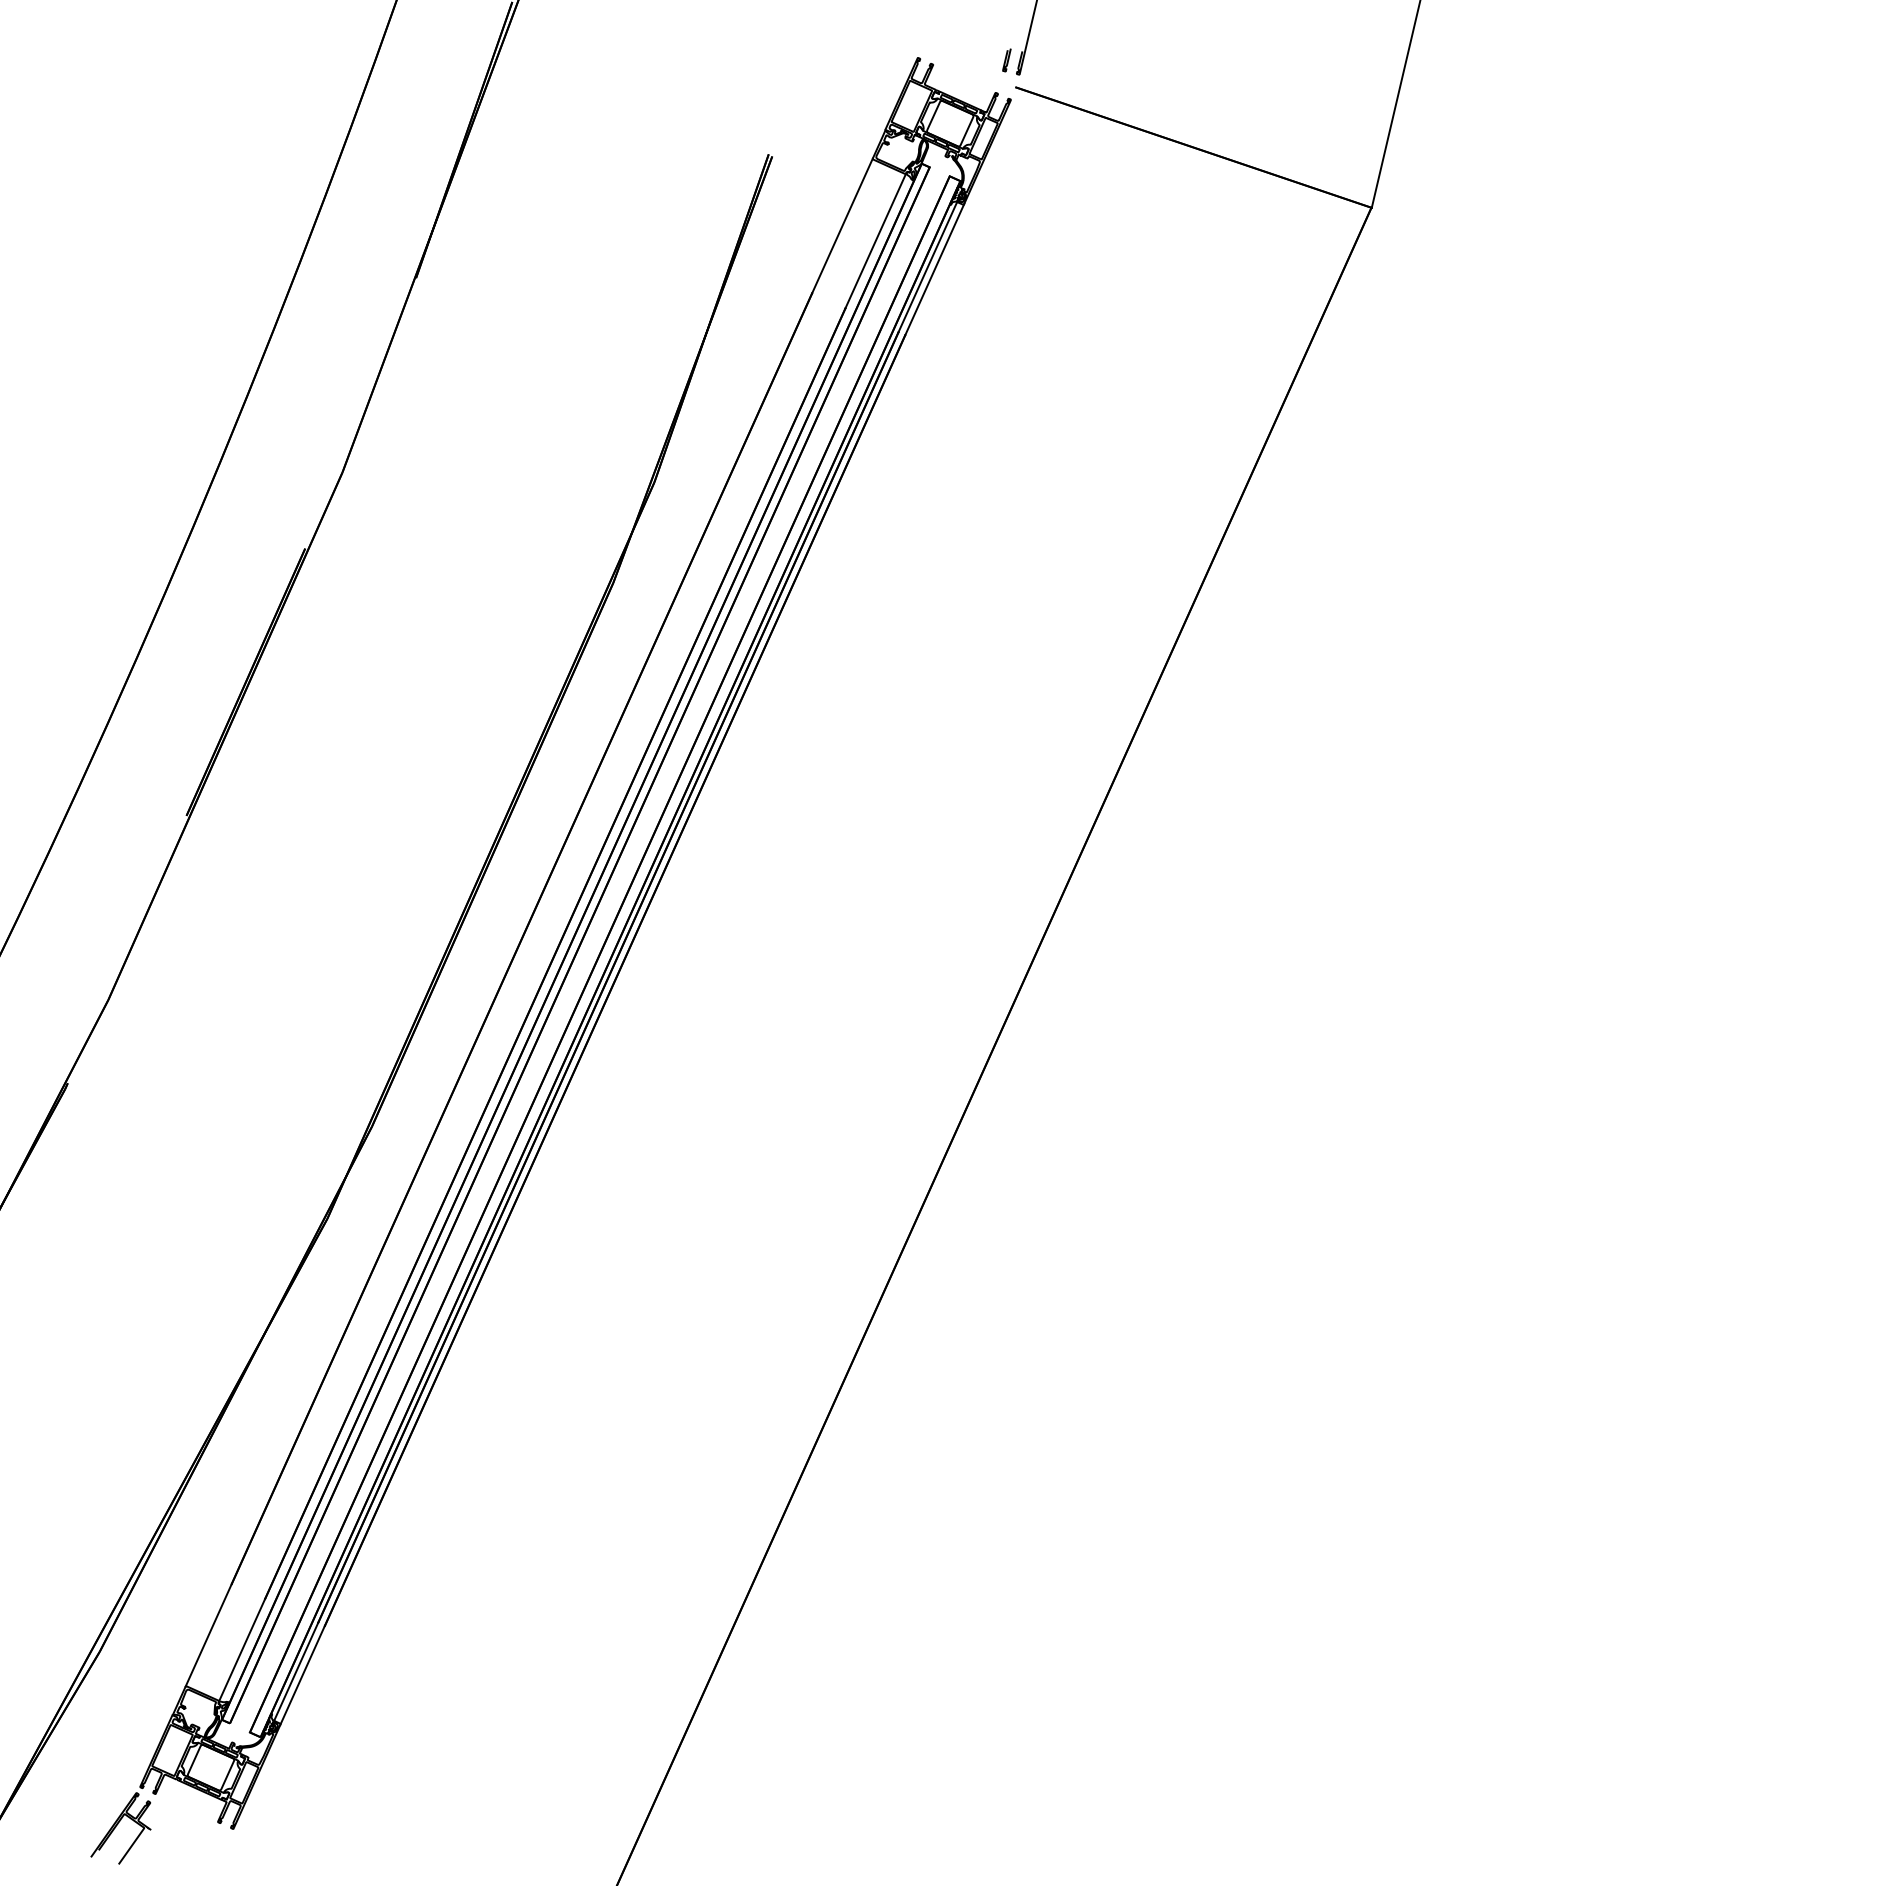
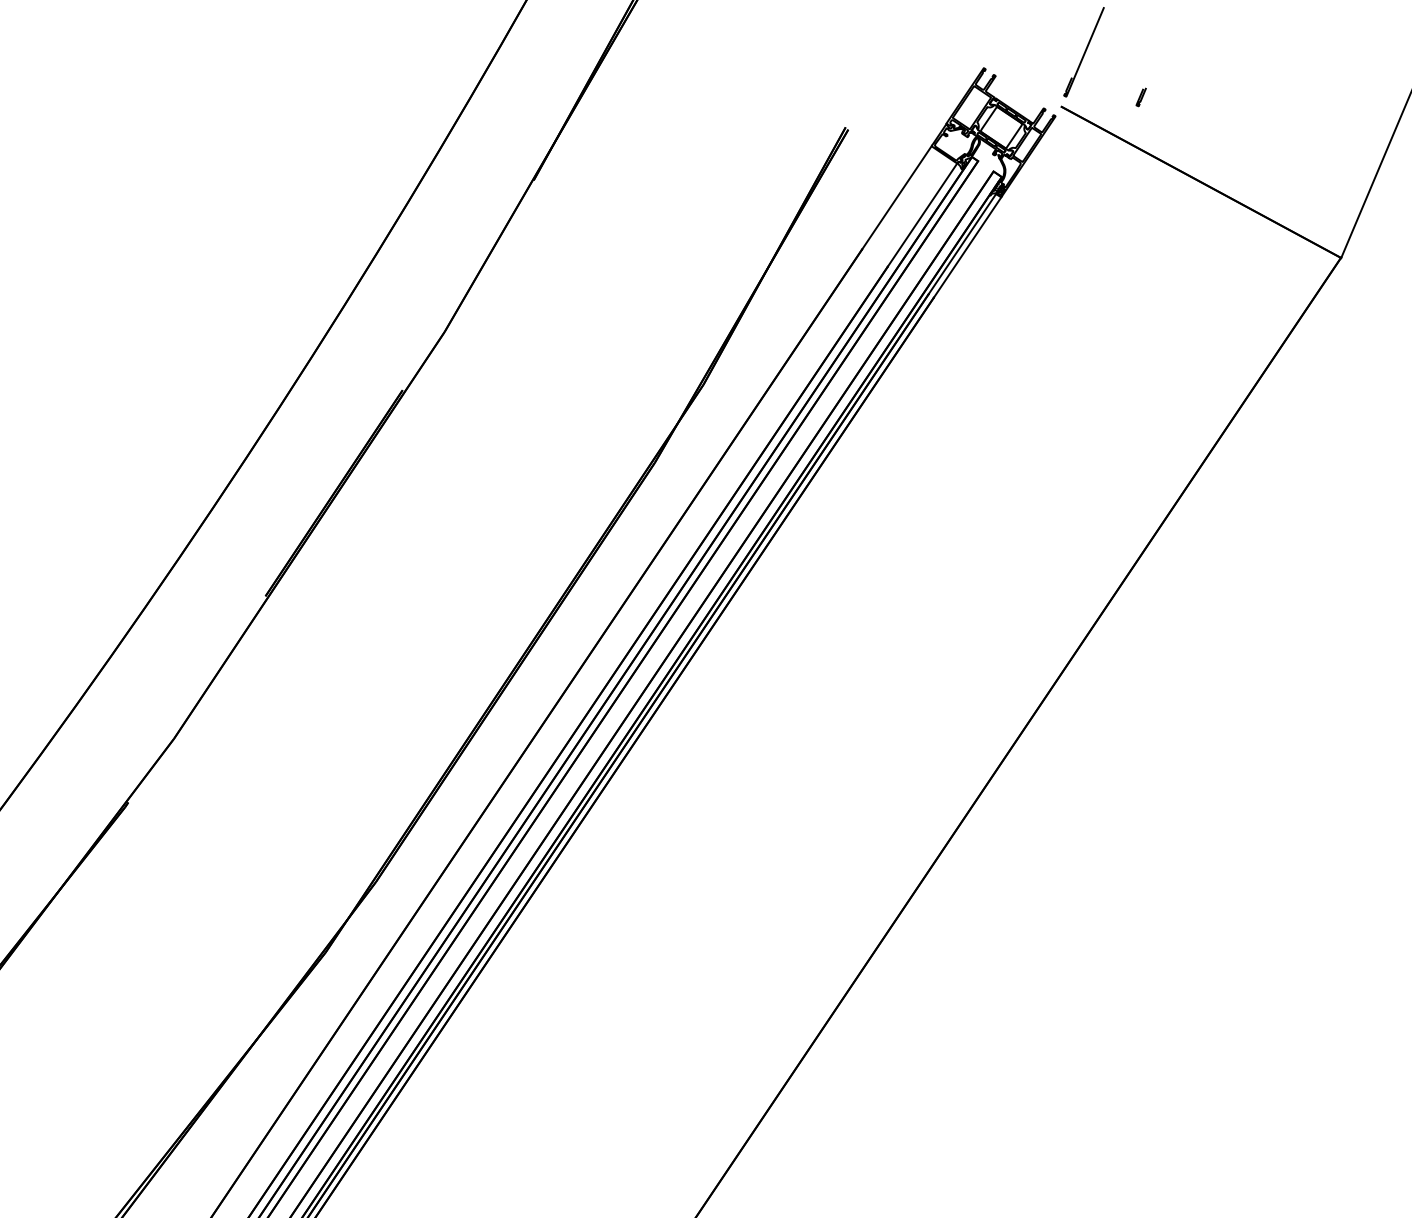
curve: (1006, 60) -> (1140, 97), moved

